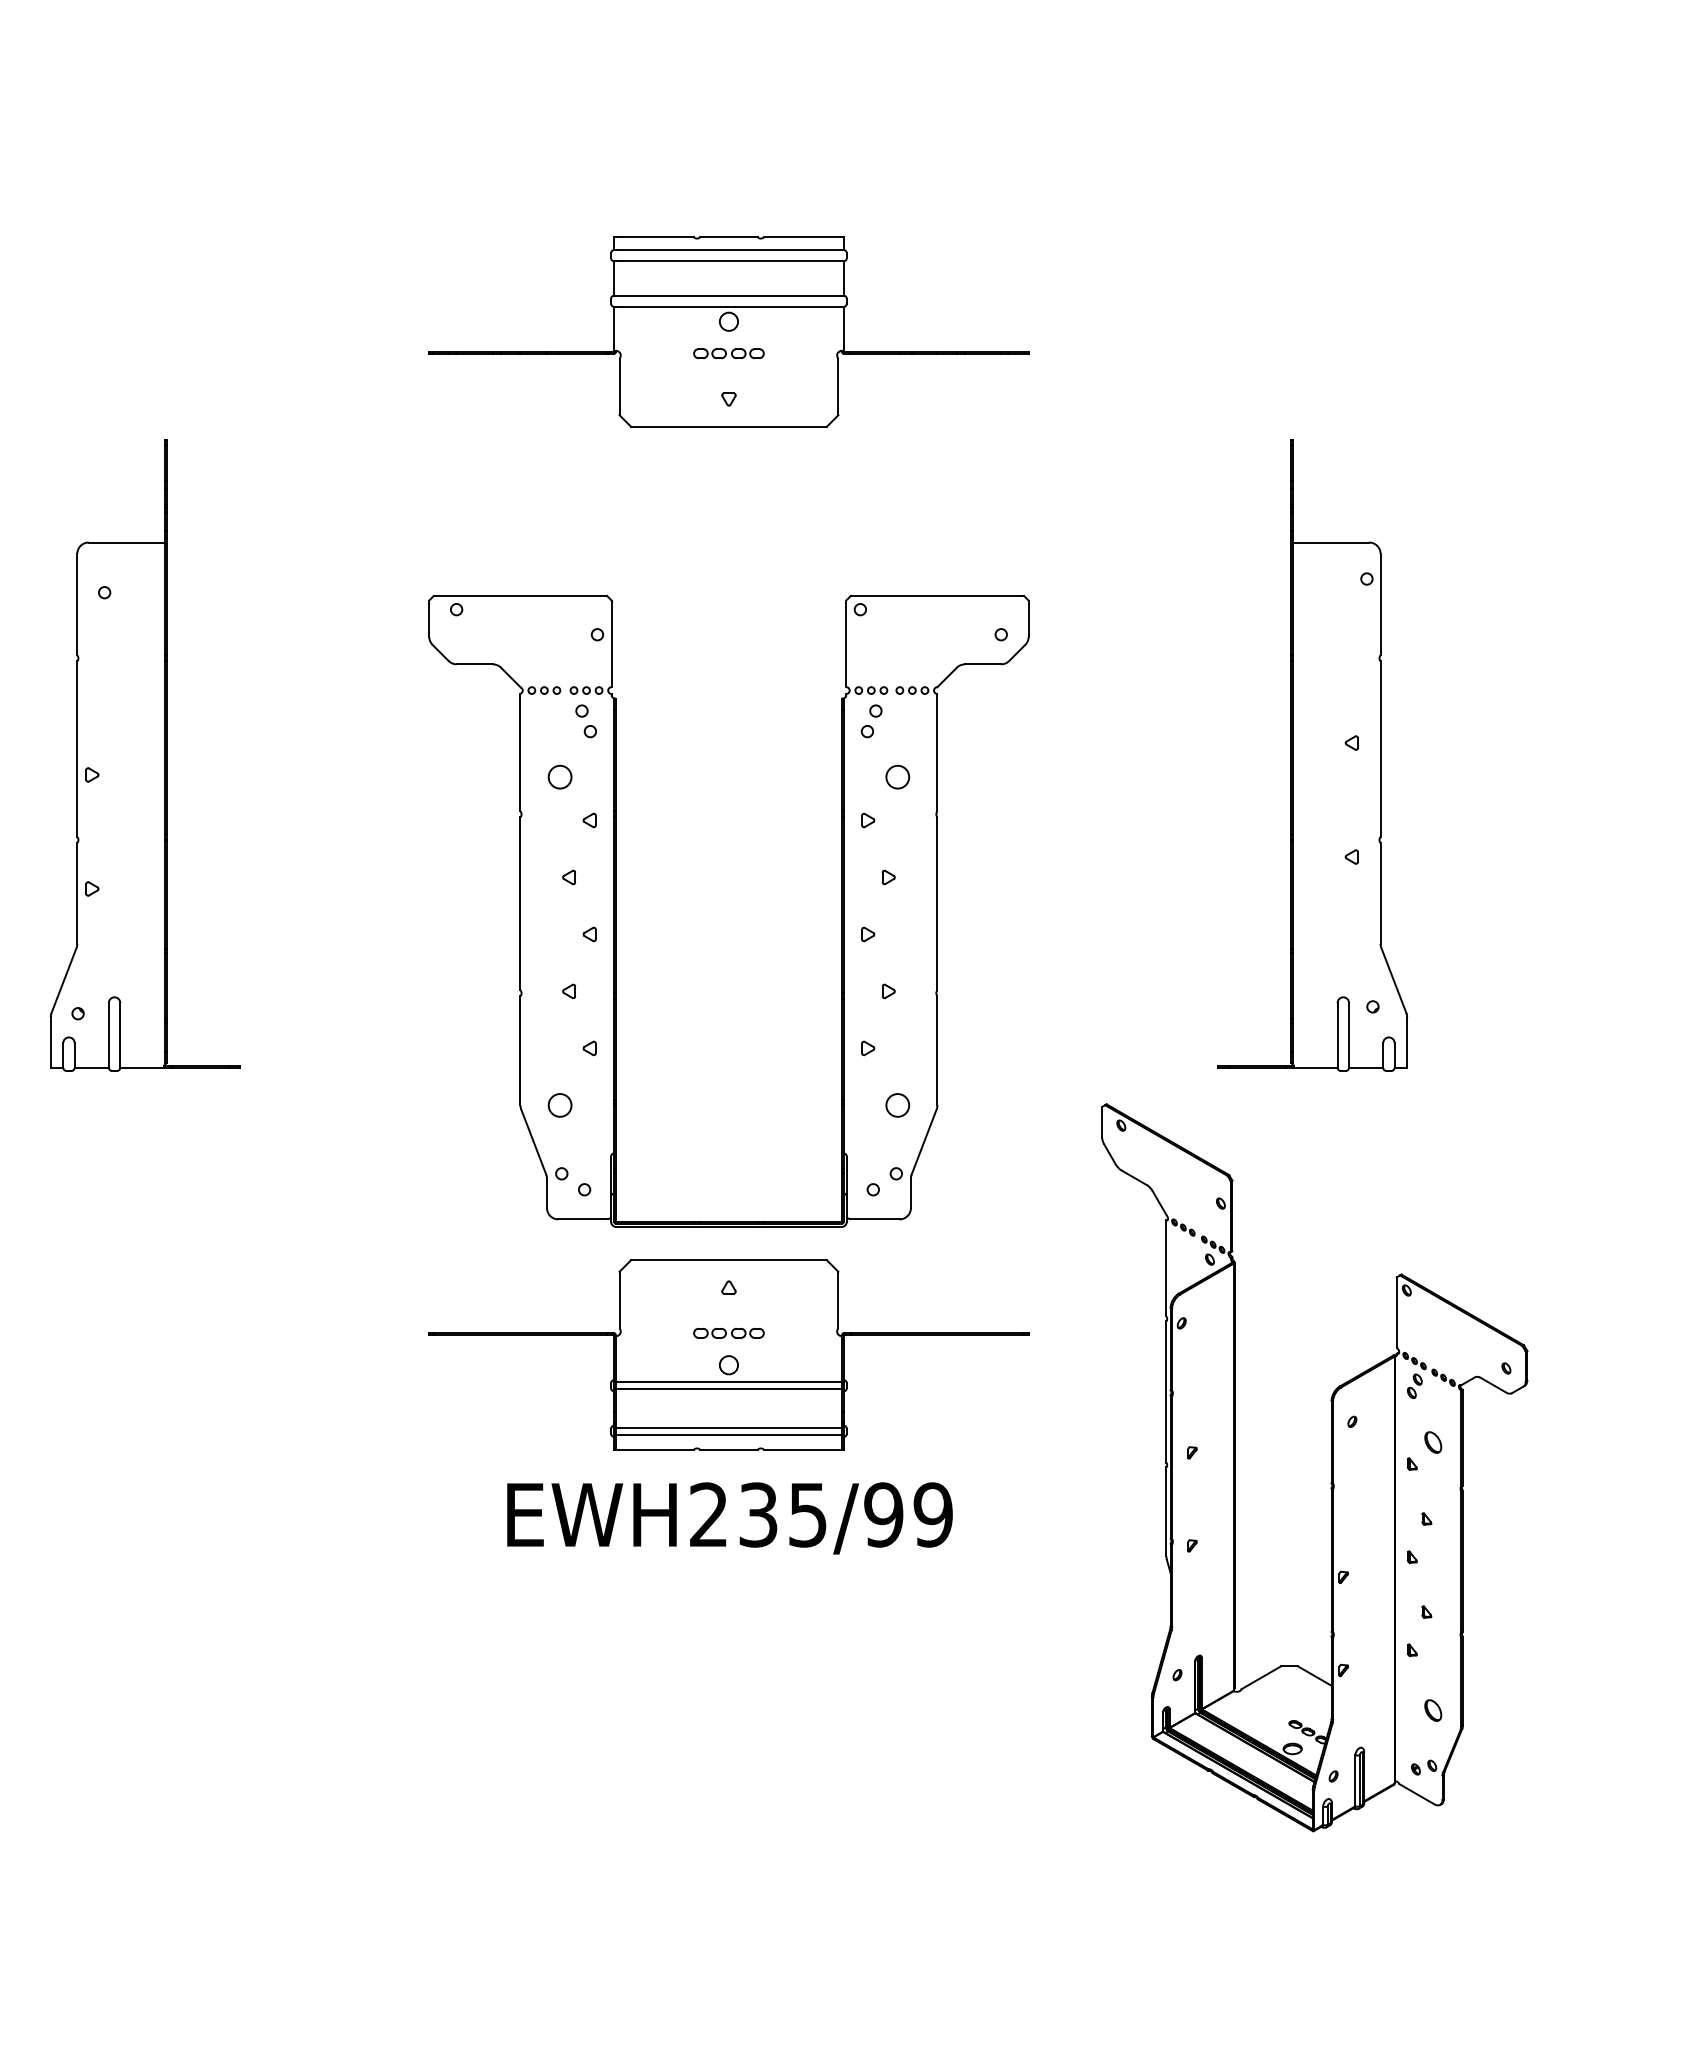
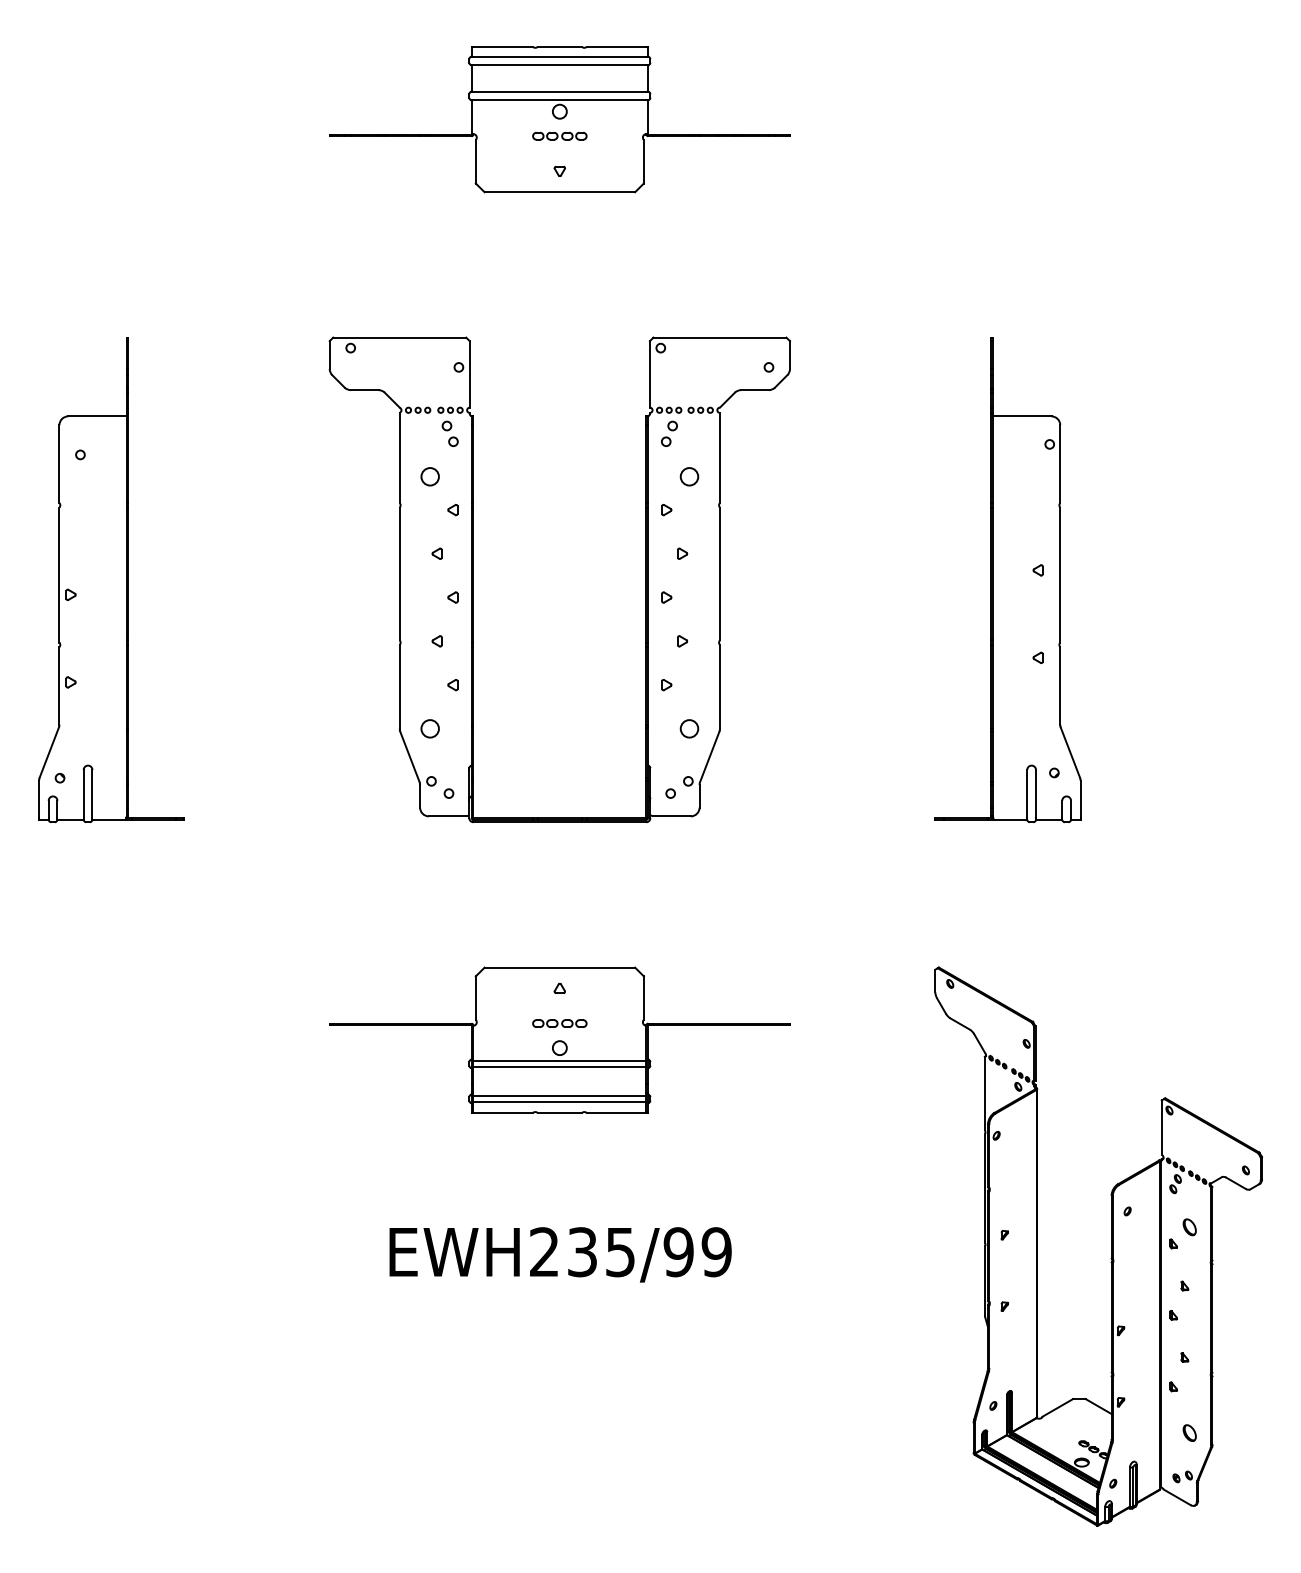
part: (728, 331) -> (559, 119), moved
part: (616, 910) -> (473, 579), moved
part: (1331, 1467) -> (1111, 1246), moved
text: (729, 1518) -> (560, 1254), moved

